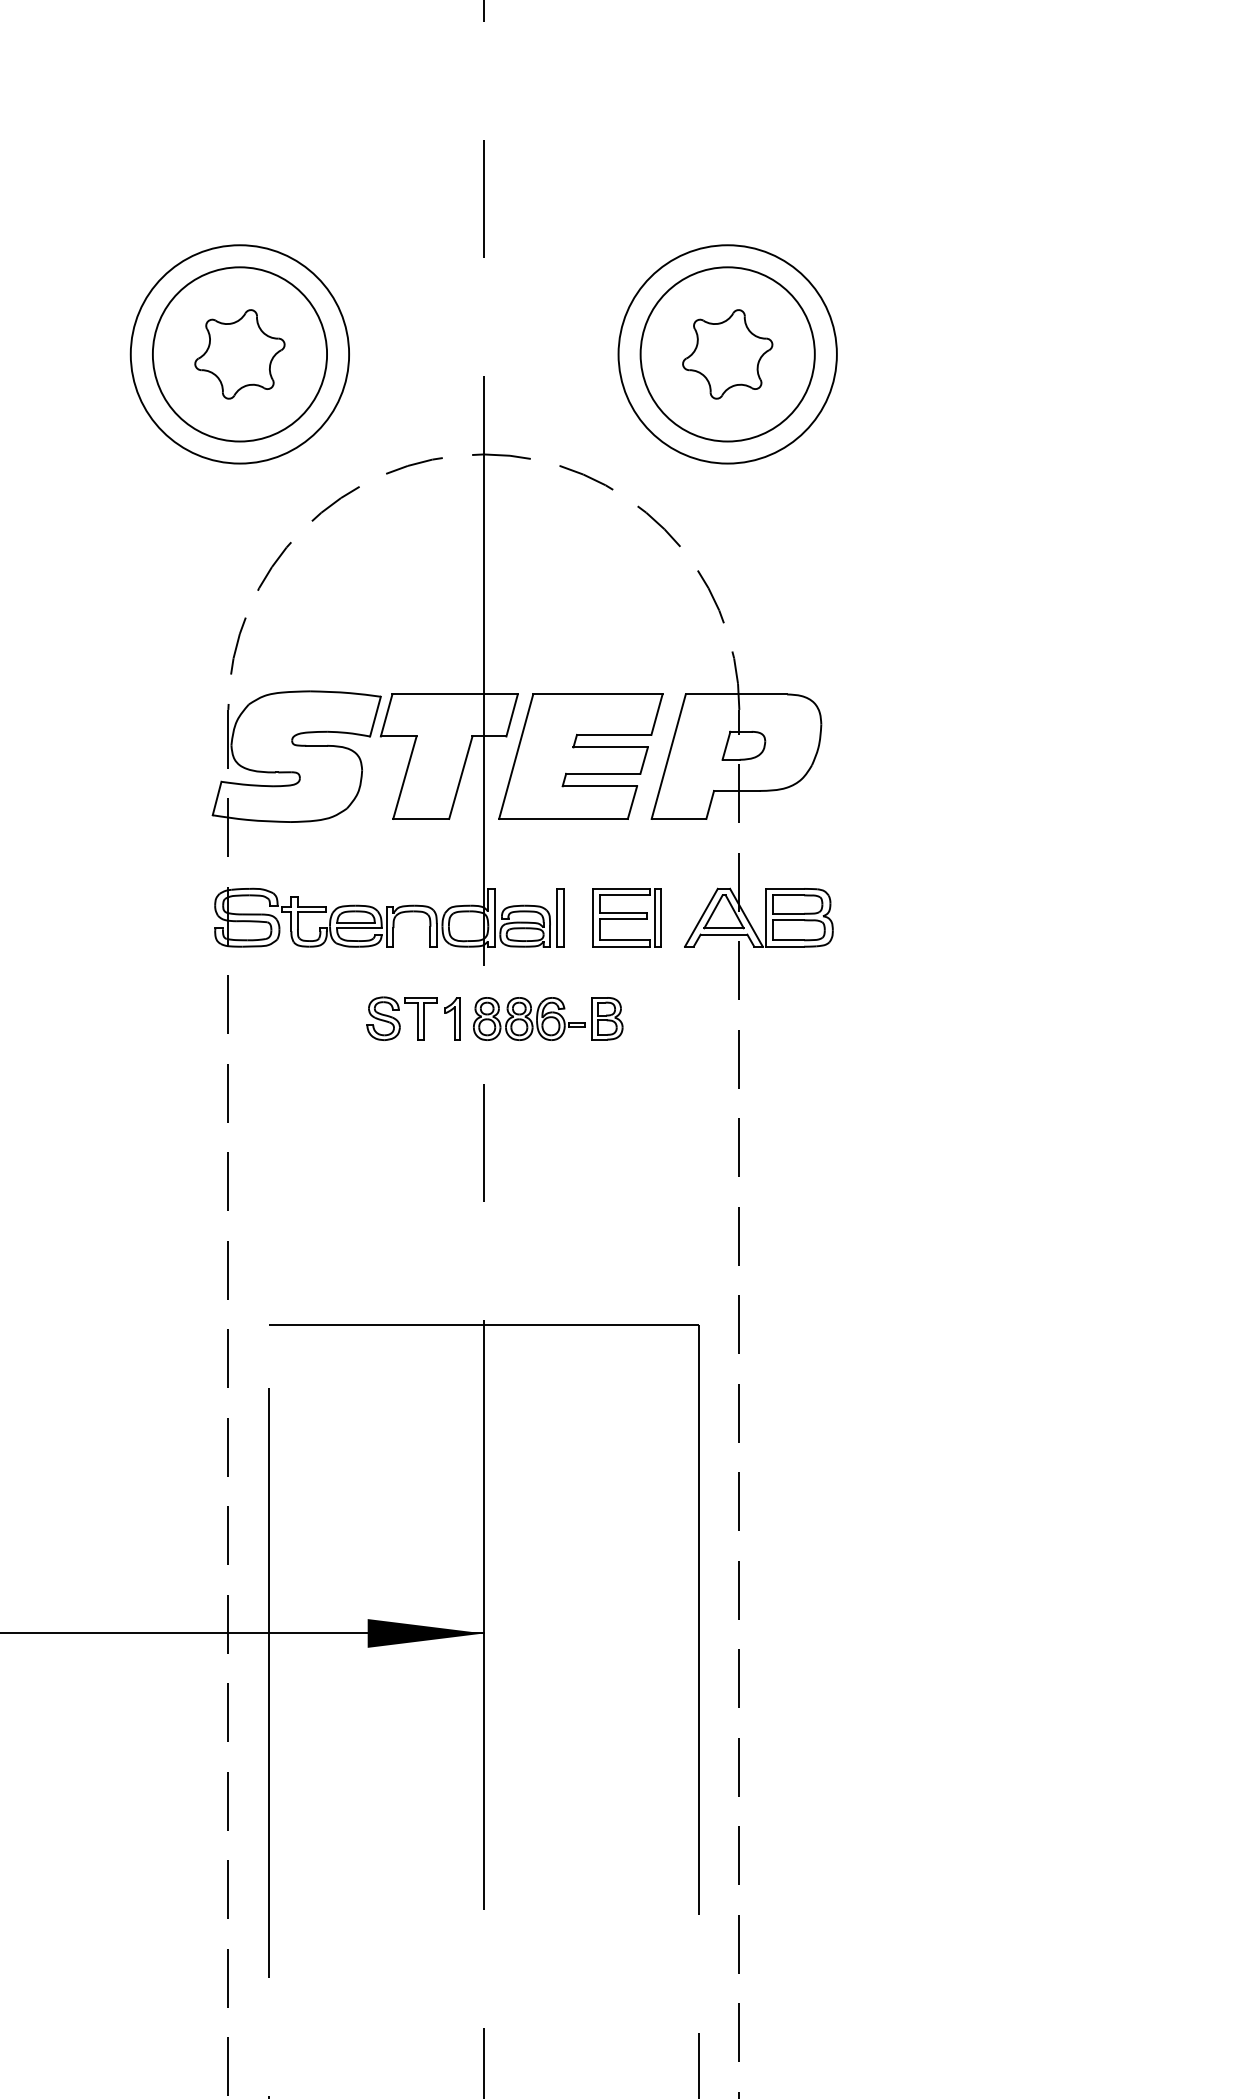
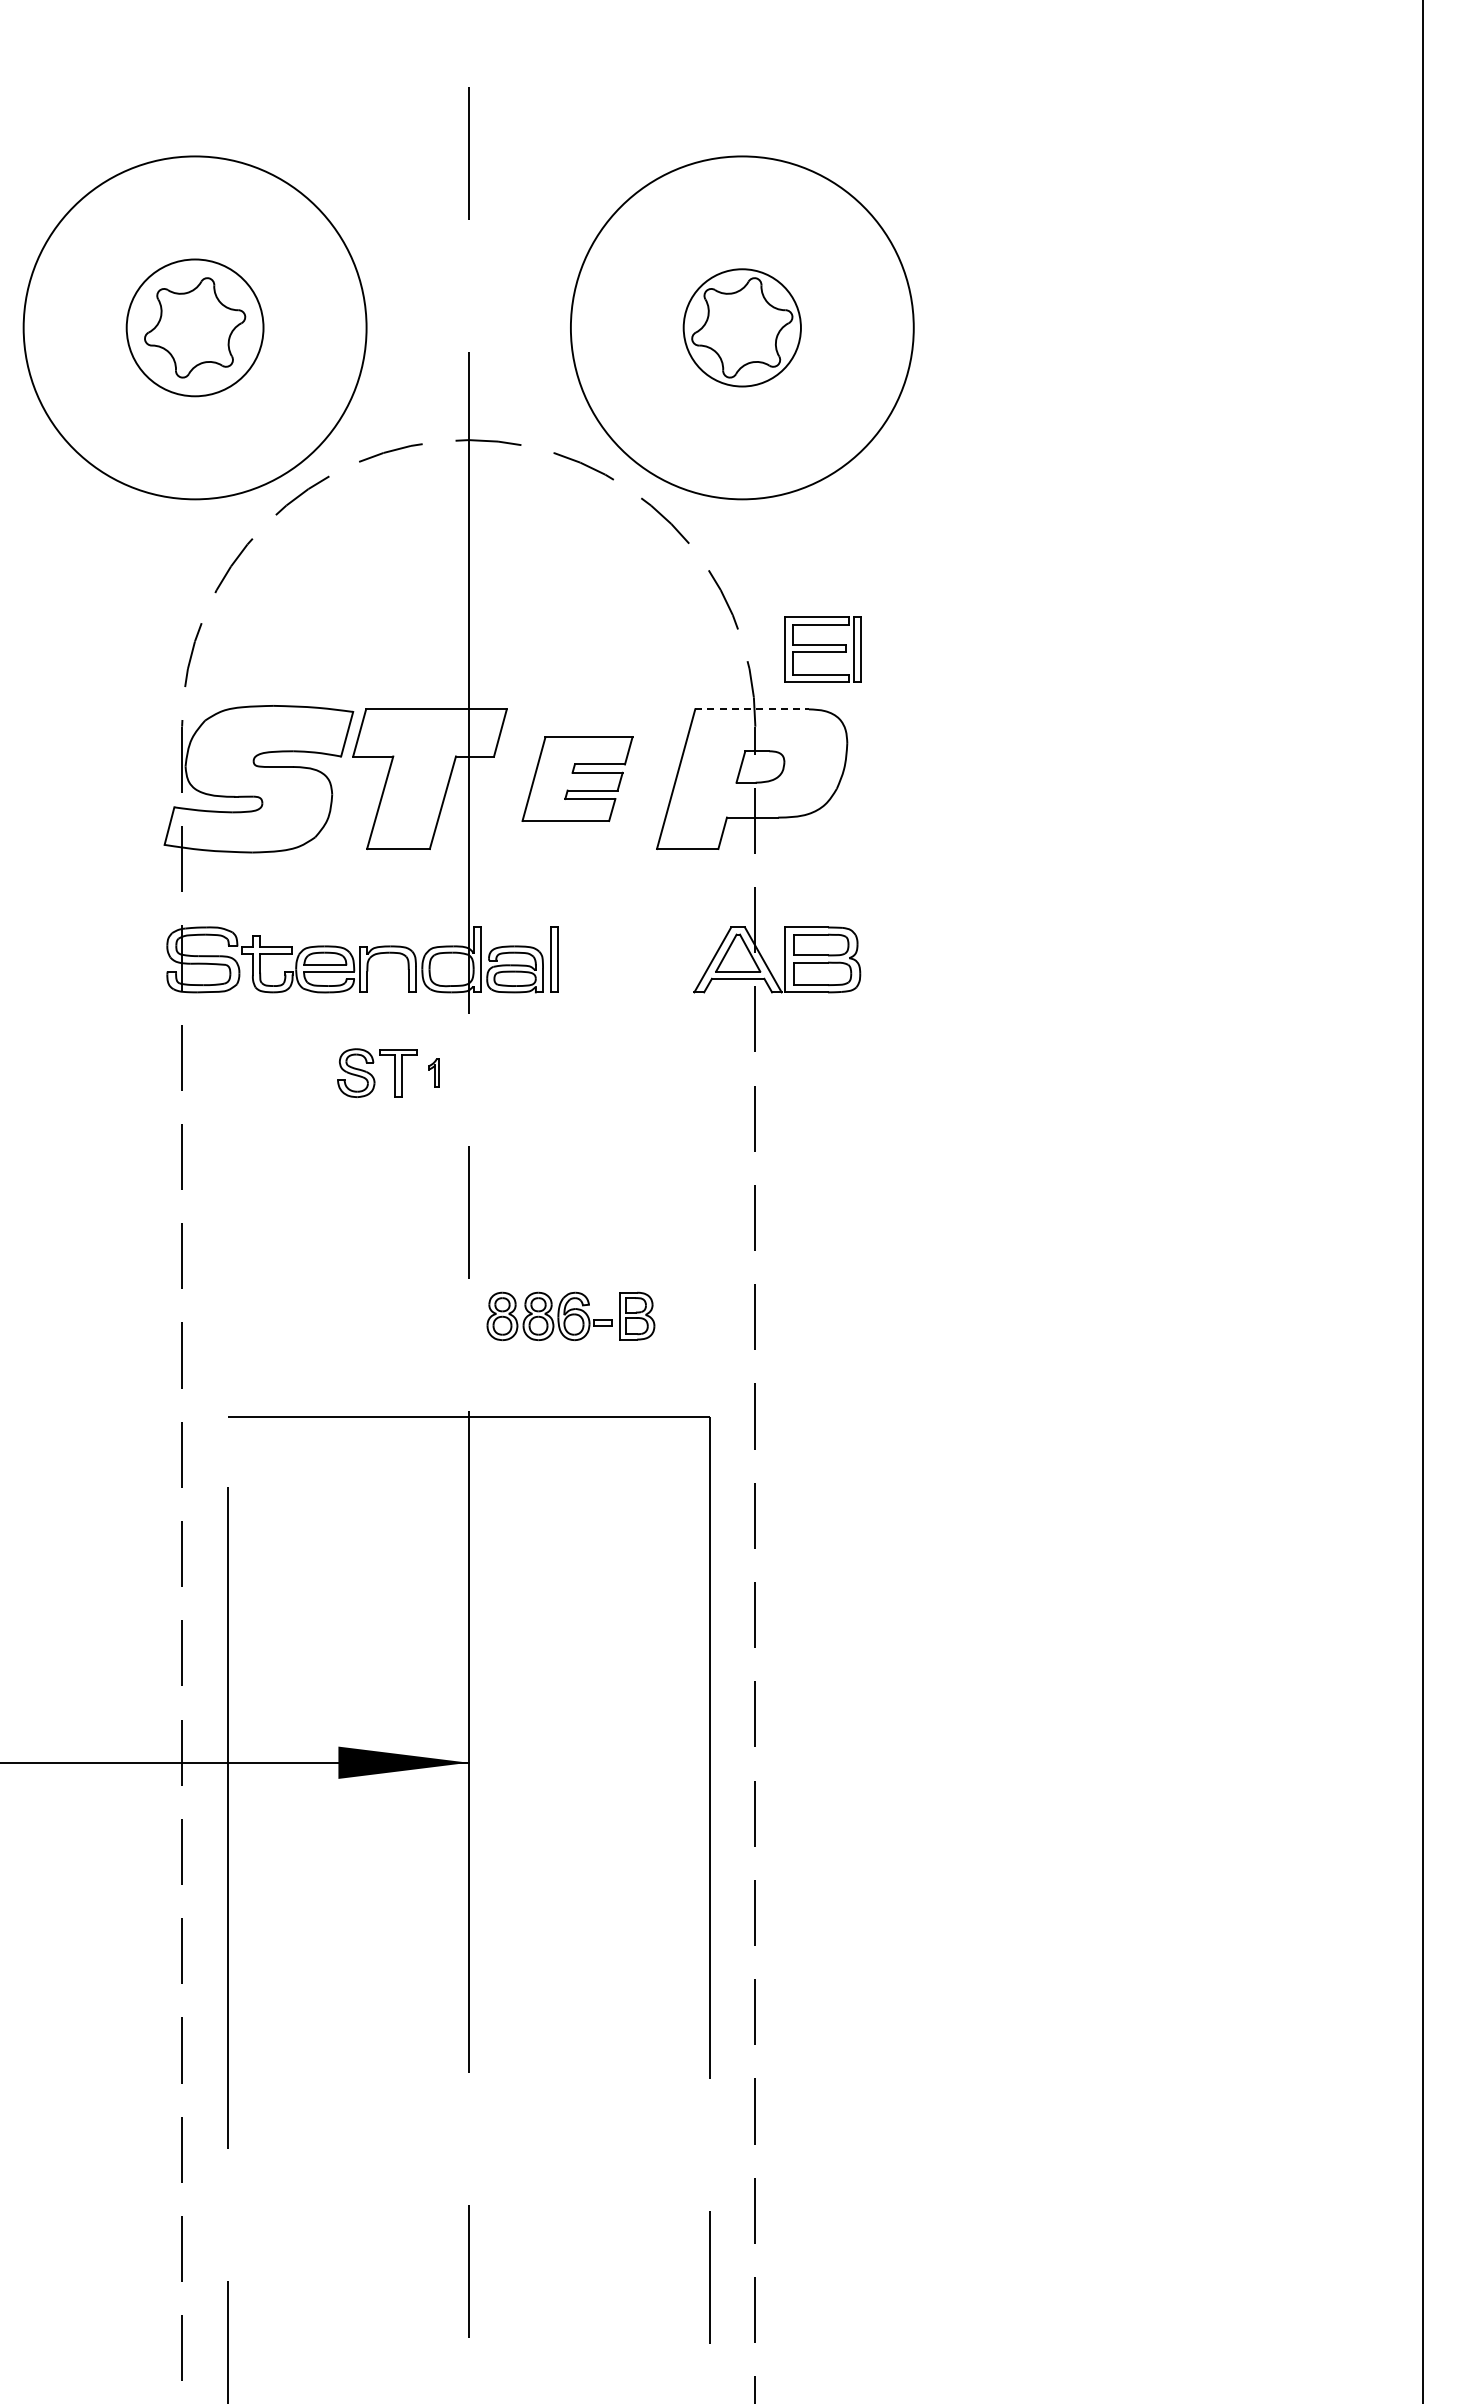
circle: (239, 354) -> (194, 327), size x0.7
circle: (239, 354) -> (194, 327), size x1.4
circle: (727, 354) -> (741, 327), size x1.4
circle: (727, 354) -> (742, 327), size x0.6
line: (736, 694) -> (752, 709), solid -> dashed
part: (580, 756) -> (577, 778), size x0.6
part: (626, 917) -> (822, 649), moved
part: (547, 1018) -> (570, 1315), moved
part: (452, 1019) -> (433, 1073), size x0.6

